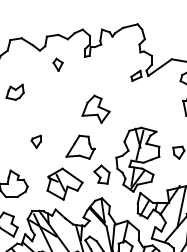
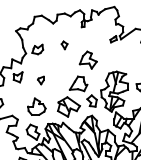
part: (57, 65) -> (64, 45), moved
part: (35, 141) -> (40, 80), moved

